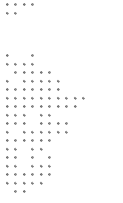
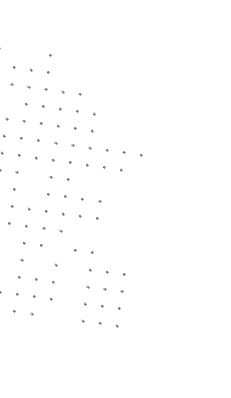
part: (70, 166) -> (95, 289), added

